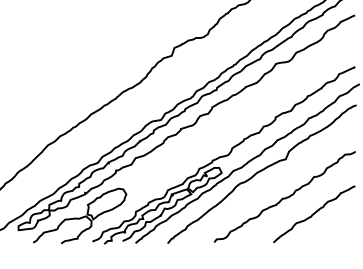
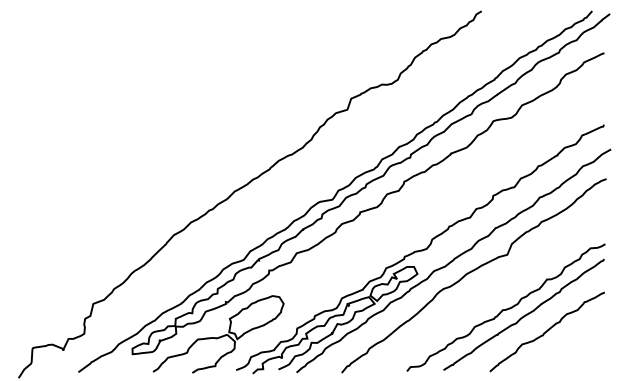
curve: (297, 202) -> (523, 315), added

